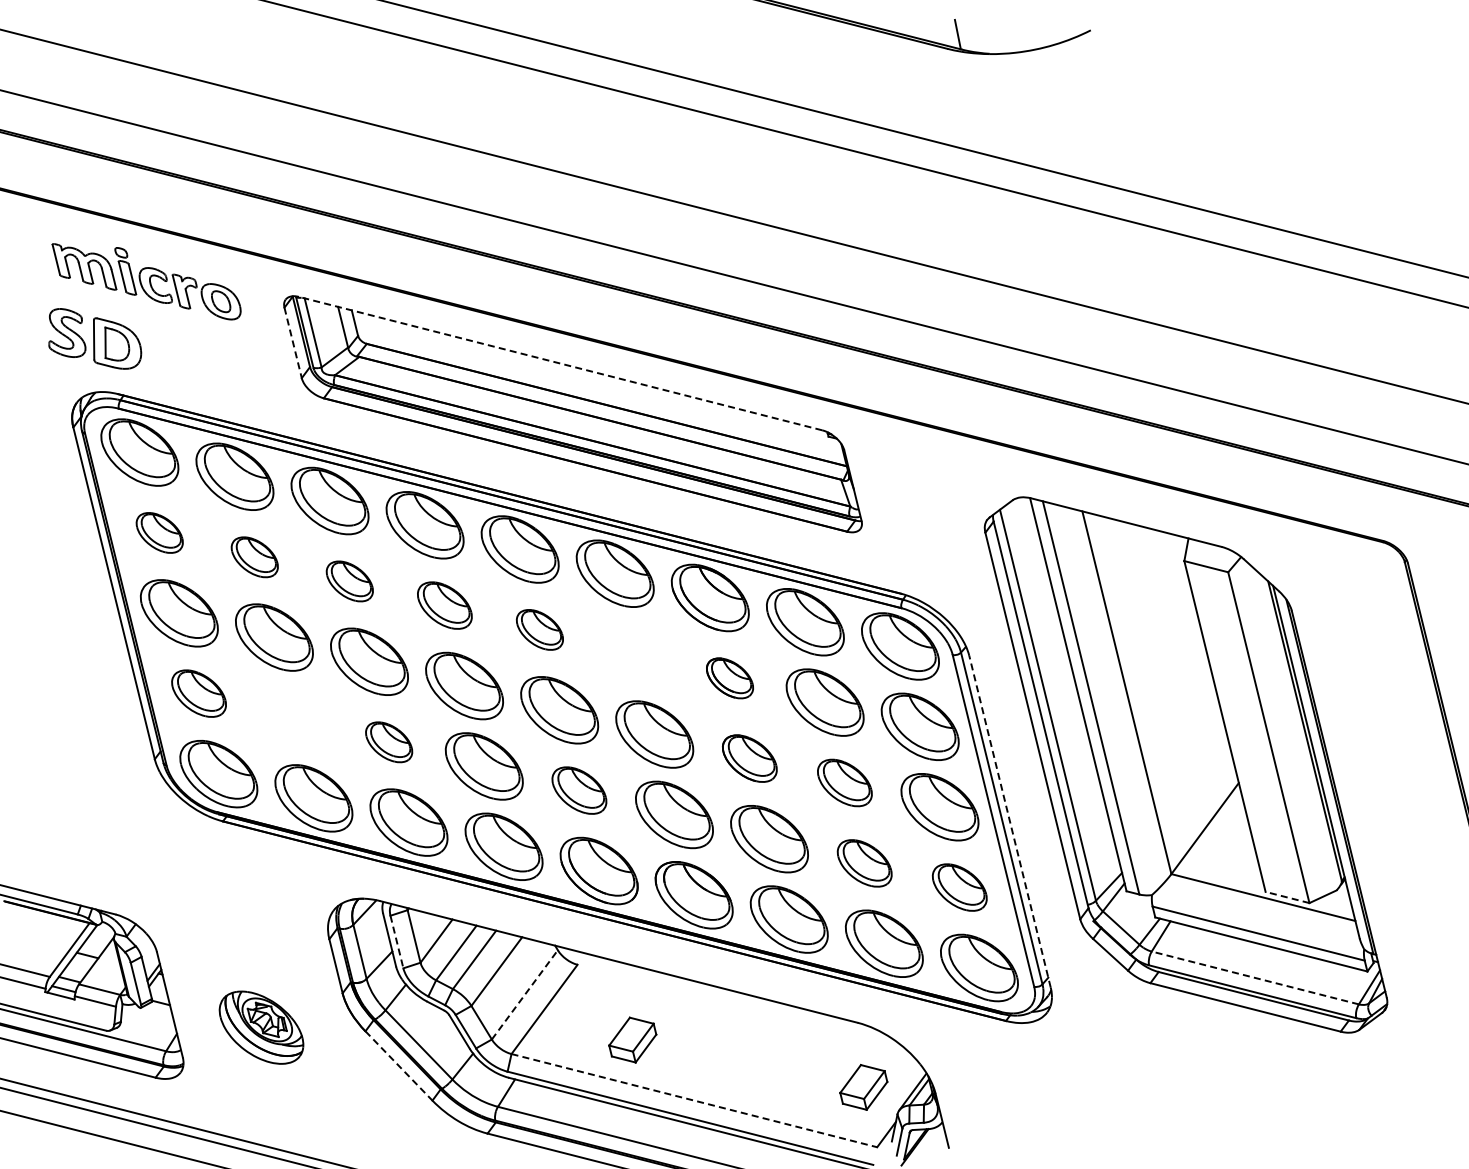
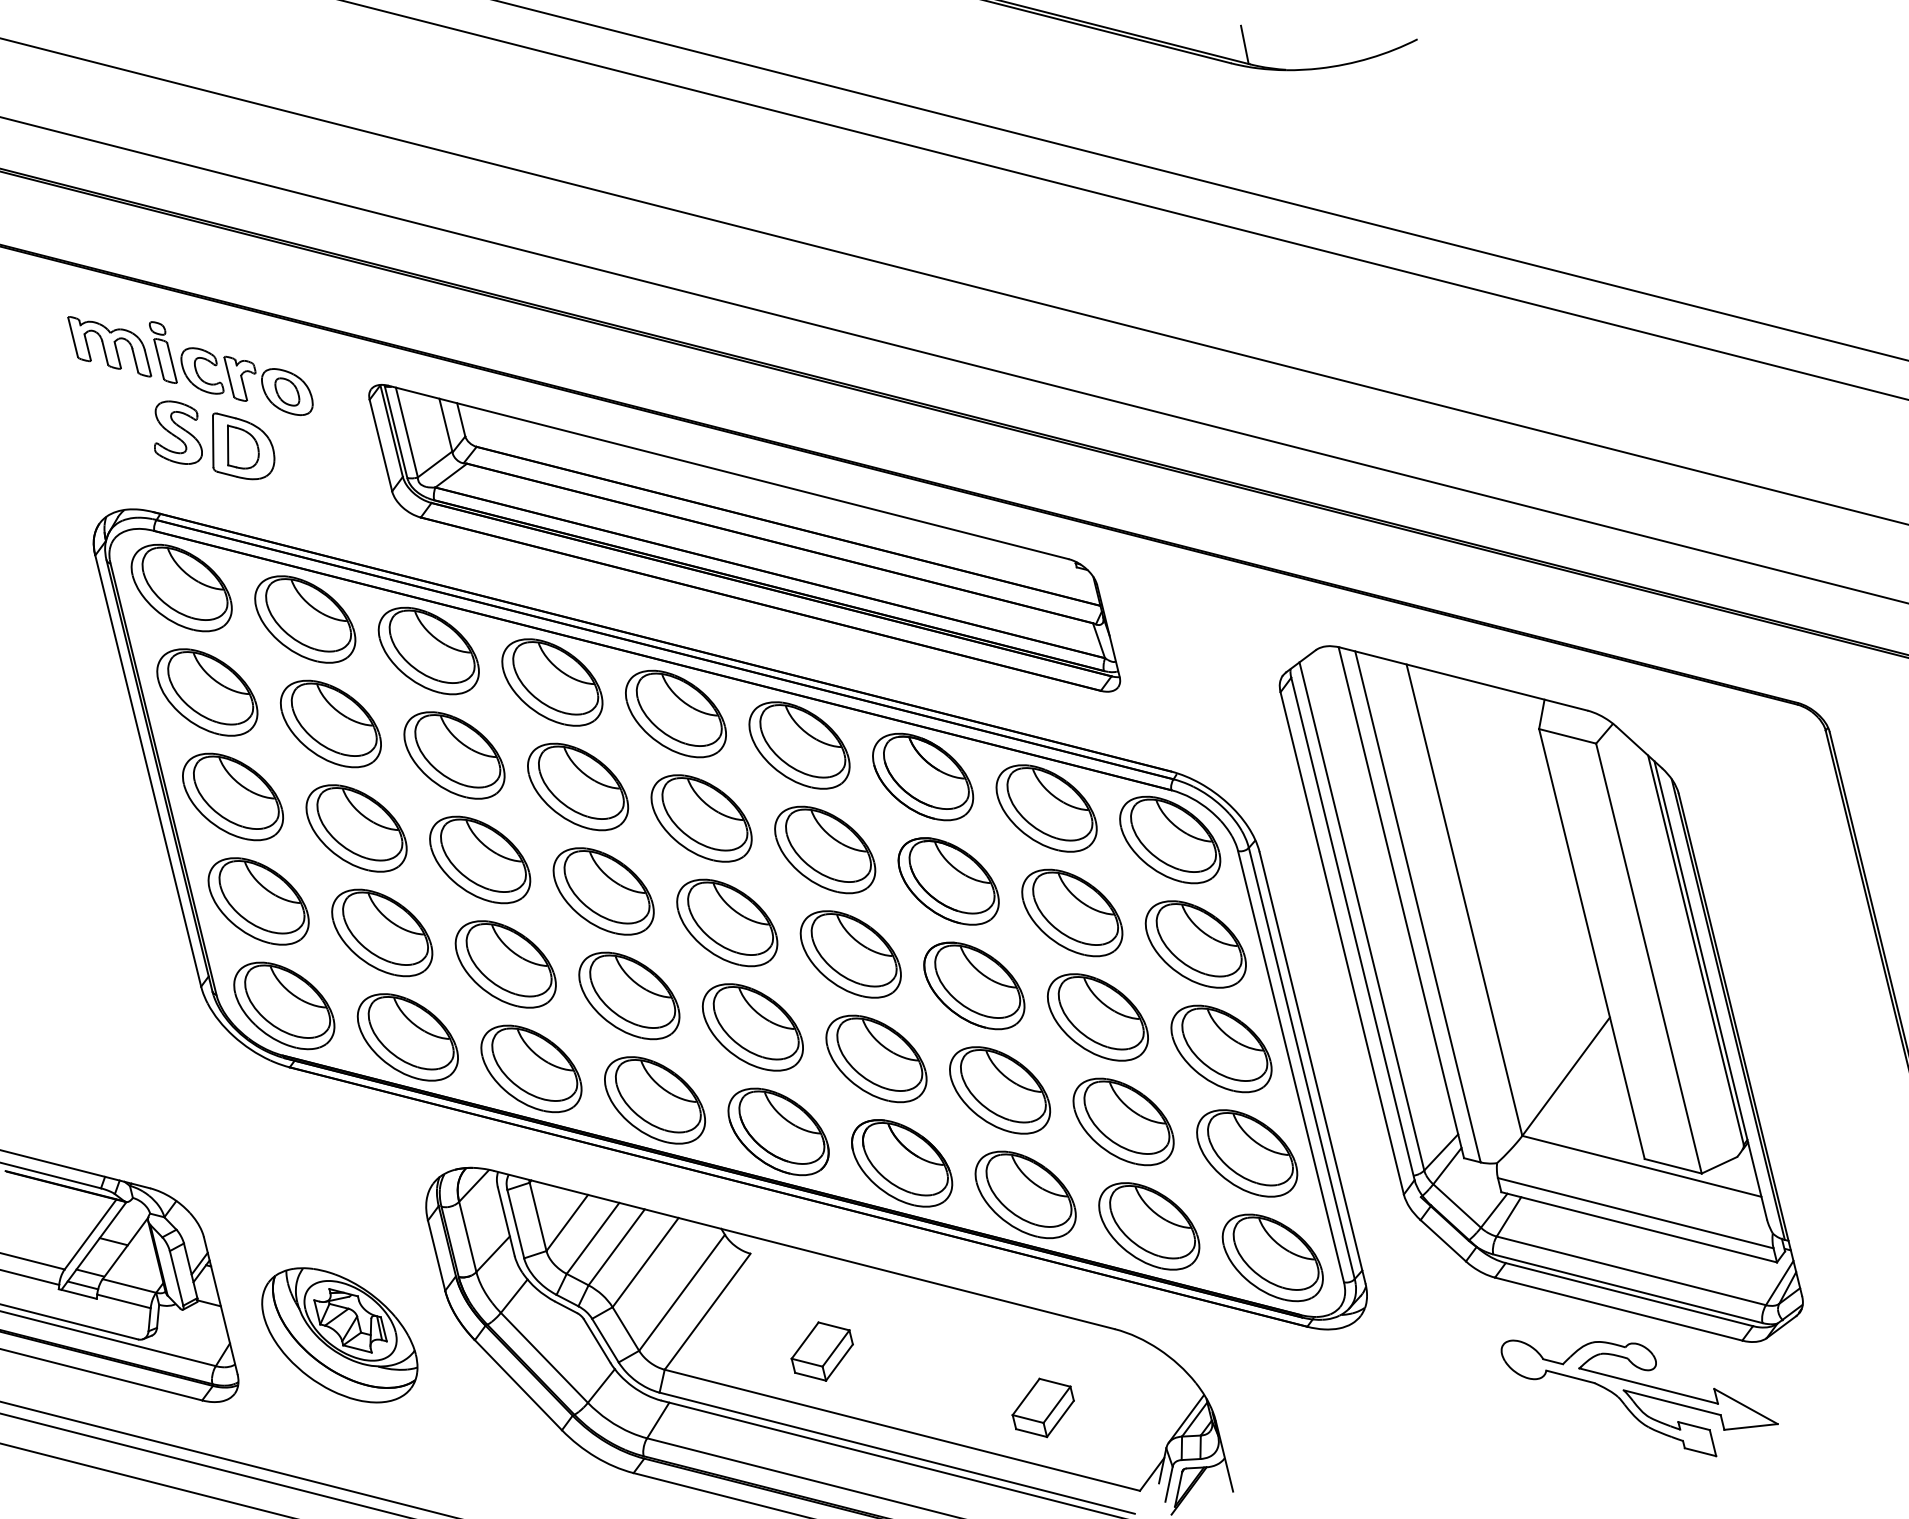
part: (95, 338) -> (215, 439), moved
line: (293, 343) -> (381, 446), dashed -> solid
line: (560, 363) -> (728, 472), dashed -> solid
part: (159, 532) -> (207, 691), size x1.67
part: (254, 557) -> (330, 724), size x1.67
part: (349, 581) -> (454, 755), size x1.67
part: (444, 605) -> (577, 786), size x1.43
part: (539, 629) -> (701, 817), size x1.67
part: (634, 654) -> (824, 850), added
part: (729, 678) -> (948, 881), size x1.67
part: (198, 693) -> (257, 901), size x1.43
part: (293, 717) -> (381, 932), added
part: (388, 742) -> (504, 964), size x1.67
part: (749, 758) -> (973, 985), size x1.43
part: (844, 782) -> (1097, 1016), size x1.43
part: (579, 790) -> (753, 1027), size x1.43
line: (1010, 821) -> (1313, 1067), dashed -> solid
part: (864, 863) -> (1123, 1122), size x1.43
part: (959, 887) -> (1246, 1153), size x1.43
line: (1287, 897) -> (1673, 1166), dashed -> solid
line: (397, 942) -> (516, 1224), dashed -> solid
line: (1255, 977) -> (1631, 1270), dashed -> solid
line: (524, 994) -> (681, 1292), dashed -> solid
part: (261, 1027) -> (339, 1335), size x1.43
line: (399, 1066) -> (519, 1385), dashed -> solid
part: (1261, 1075) -> (1639, 1397), added
part: (863, 1087) -> (1042, 1408), moved
line: (694, 1100) -> (902, 1430), dashed -> solid

